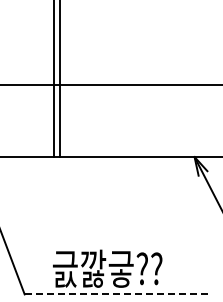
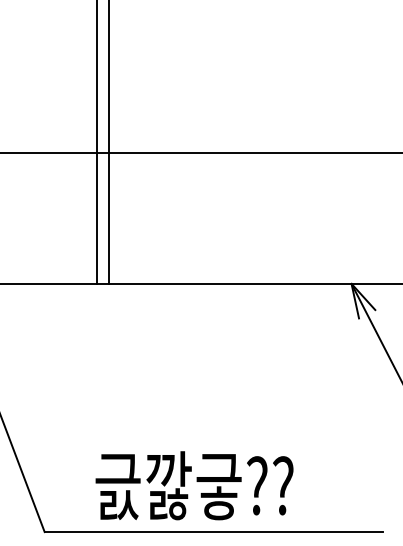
line: (118, 294) -> (214, 532), dashed -> solid

